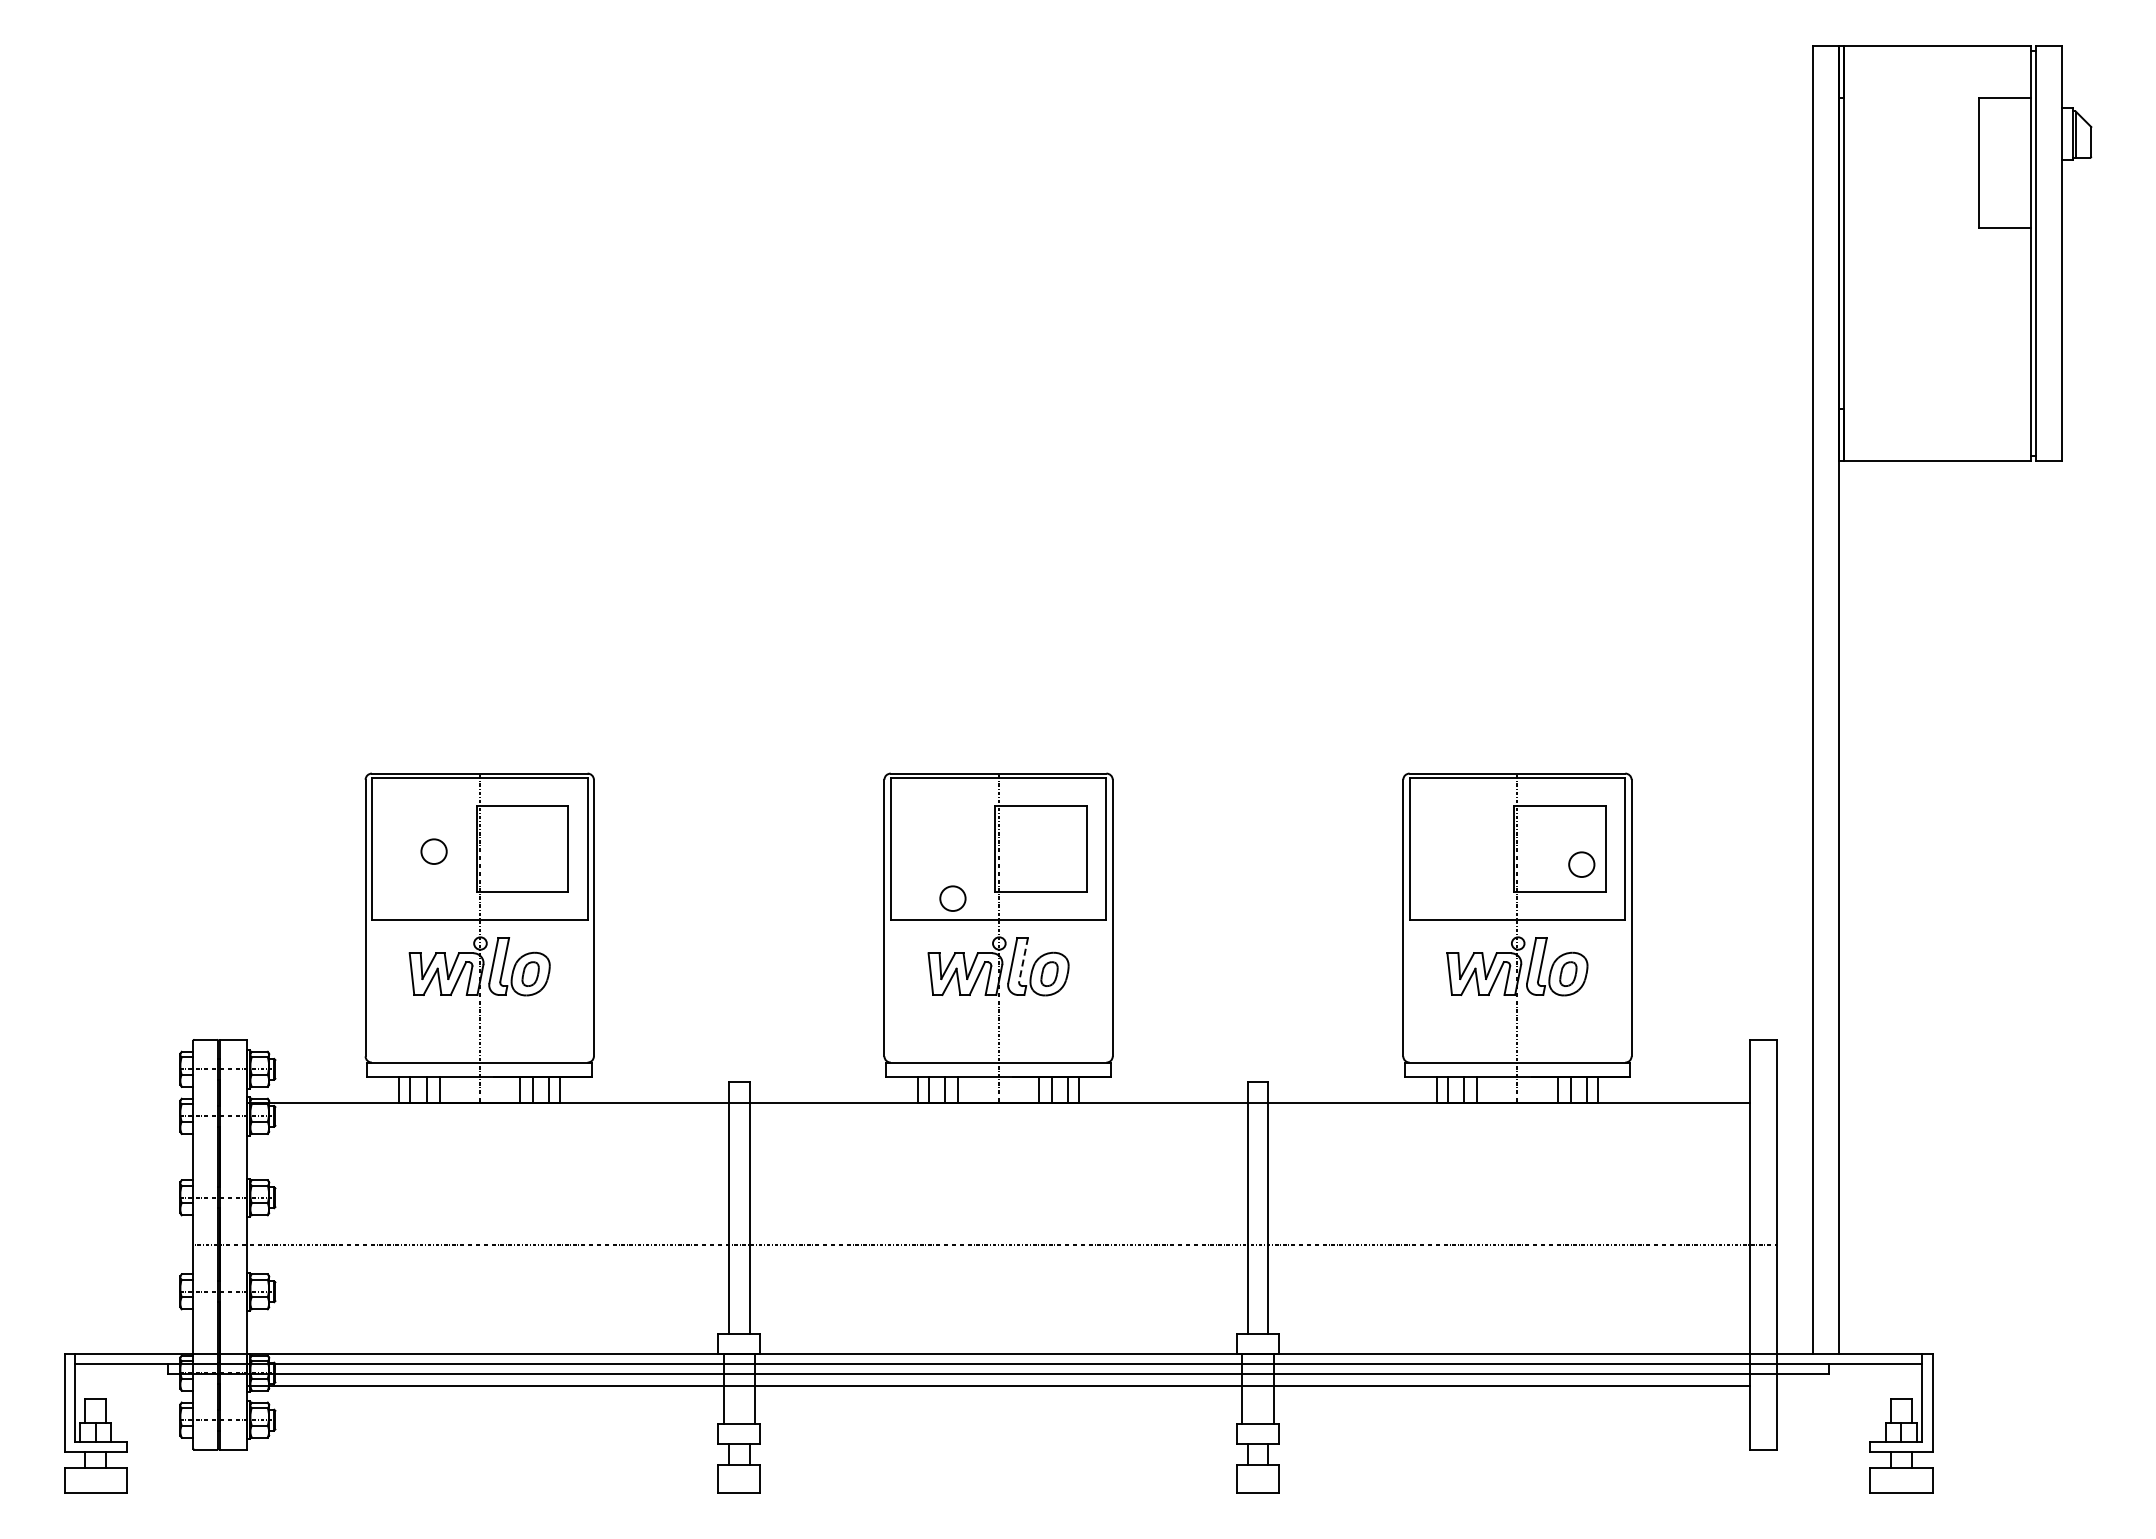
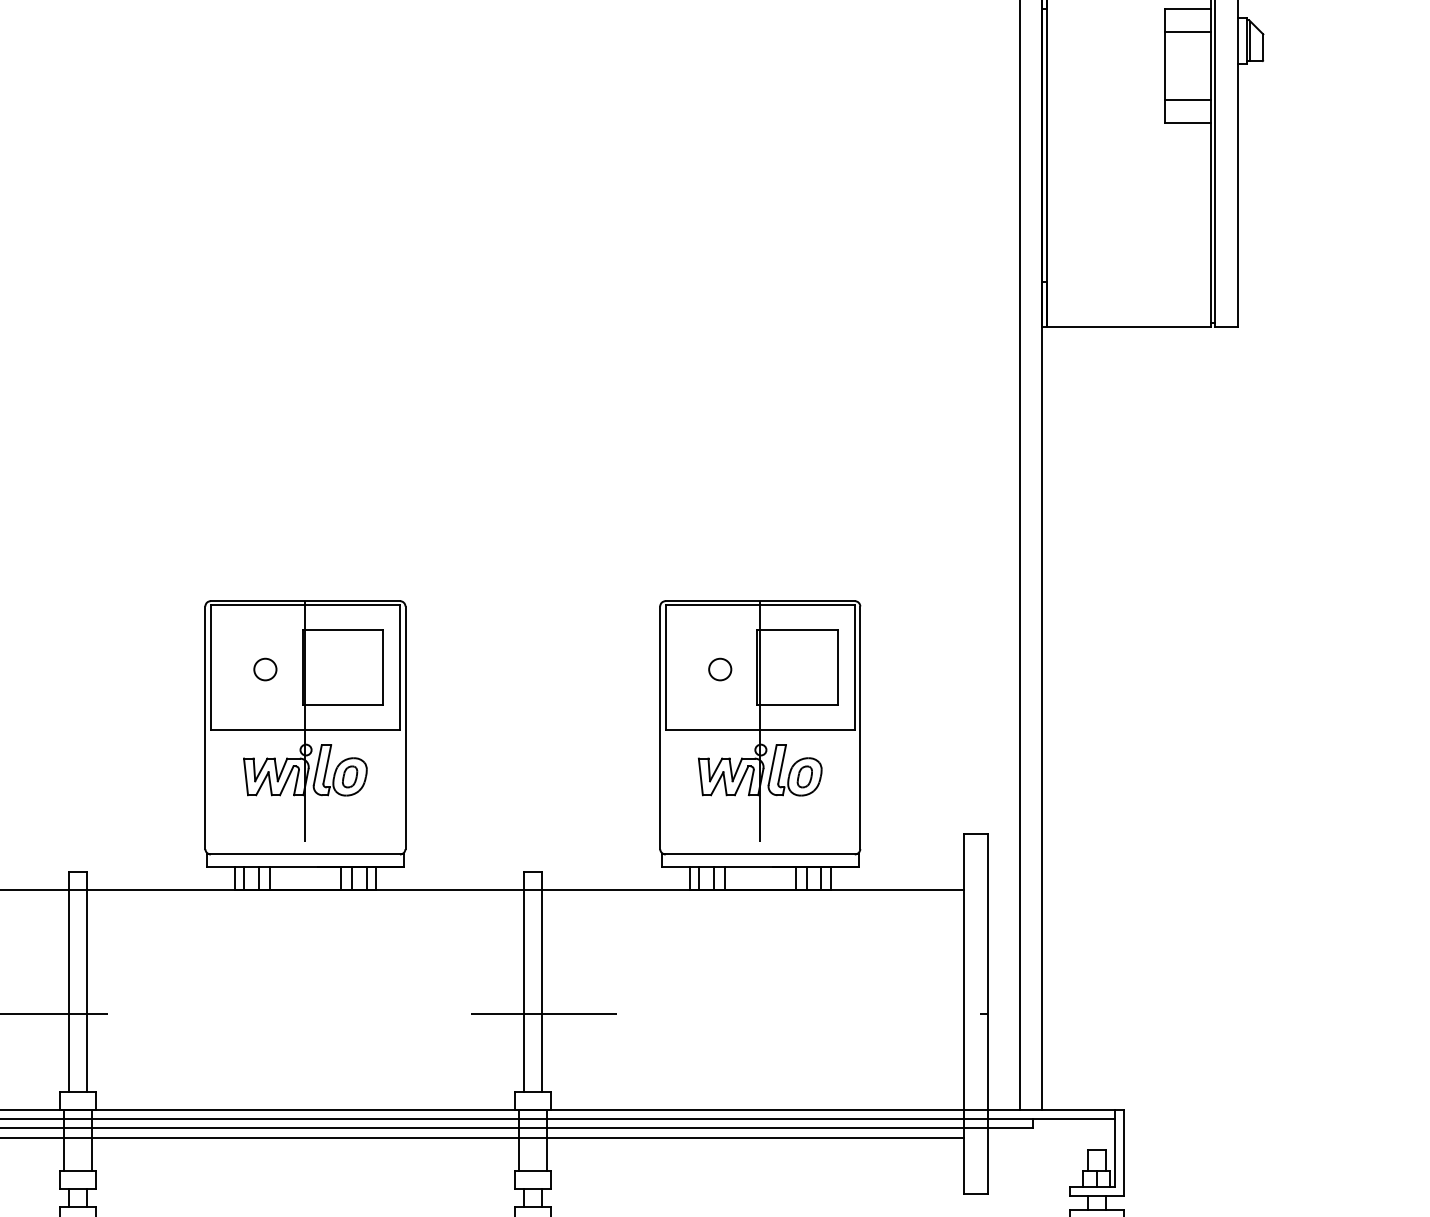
line: (2005, 124) -> (1188, 32), added
line: (2005, 201) -> (1188, 99), added
part: (1581, 864) -> (719, 669), moved
part: (952, 898) -> (265, 669), moved
line: (1023, 960) -> (327, 764), dashed -> solid

